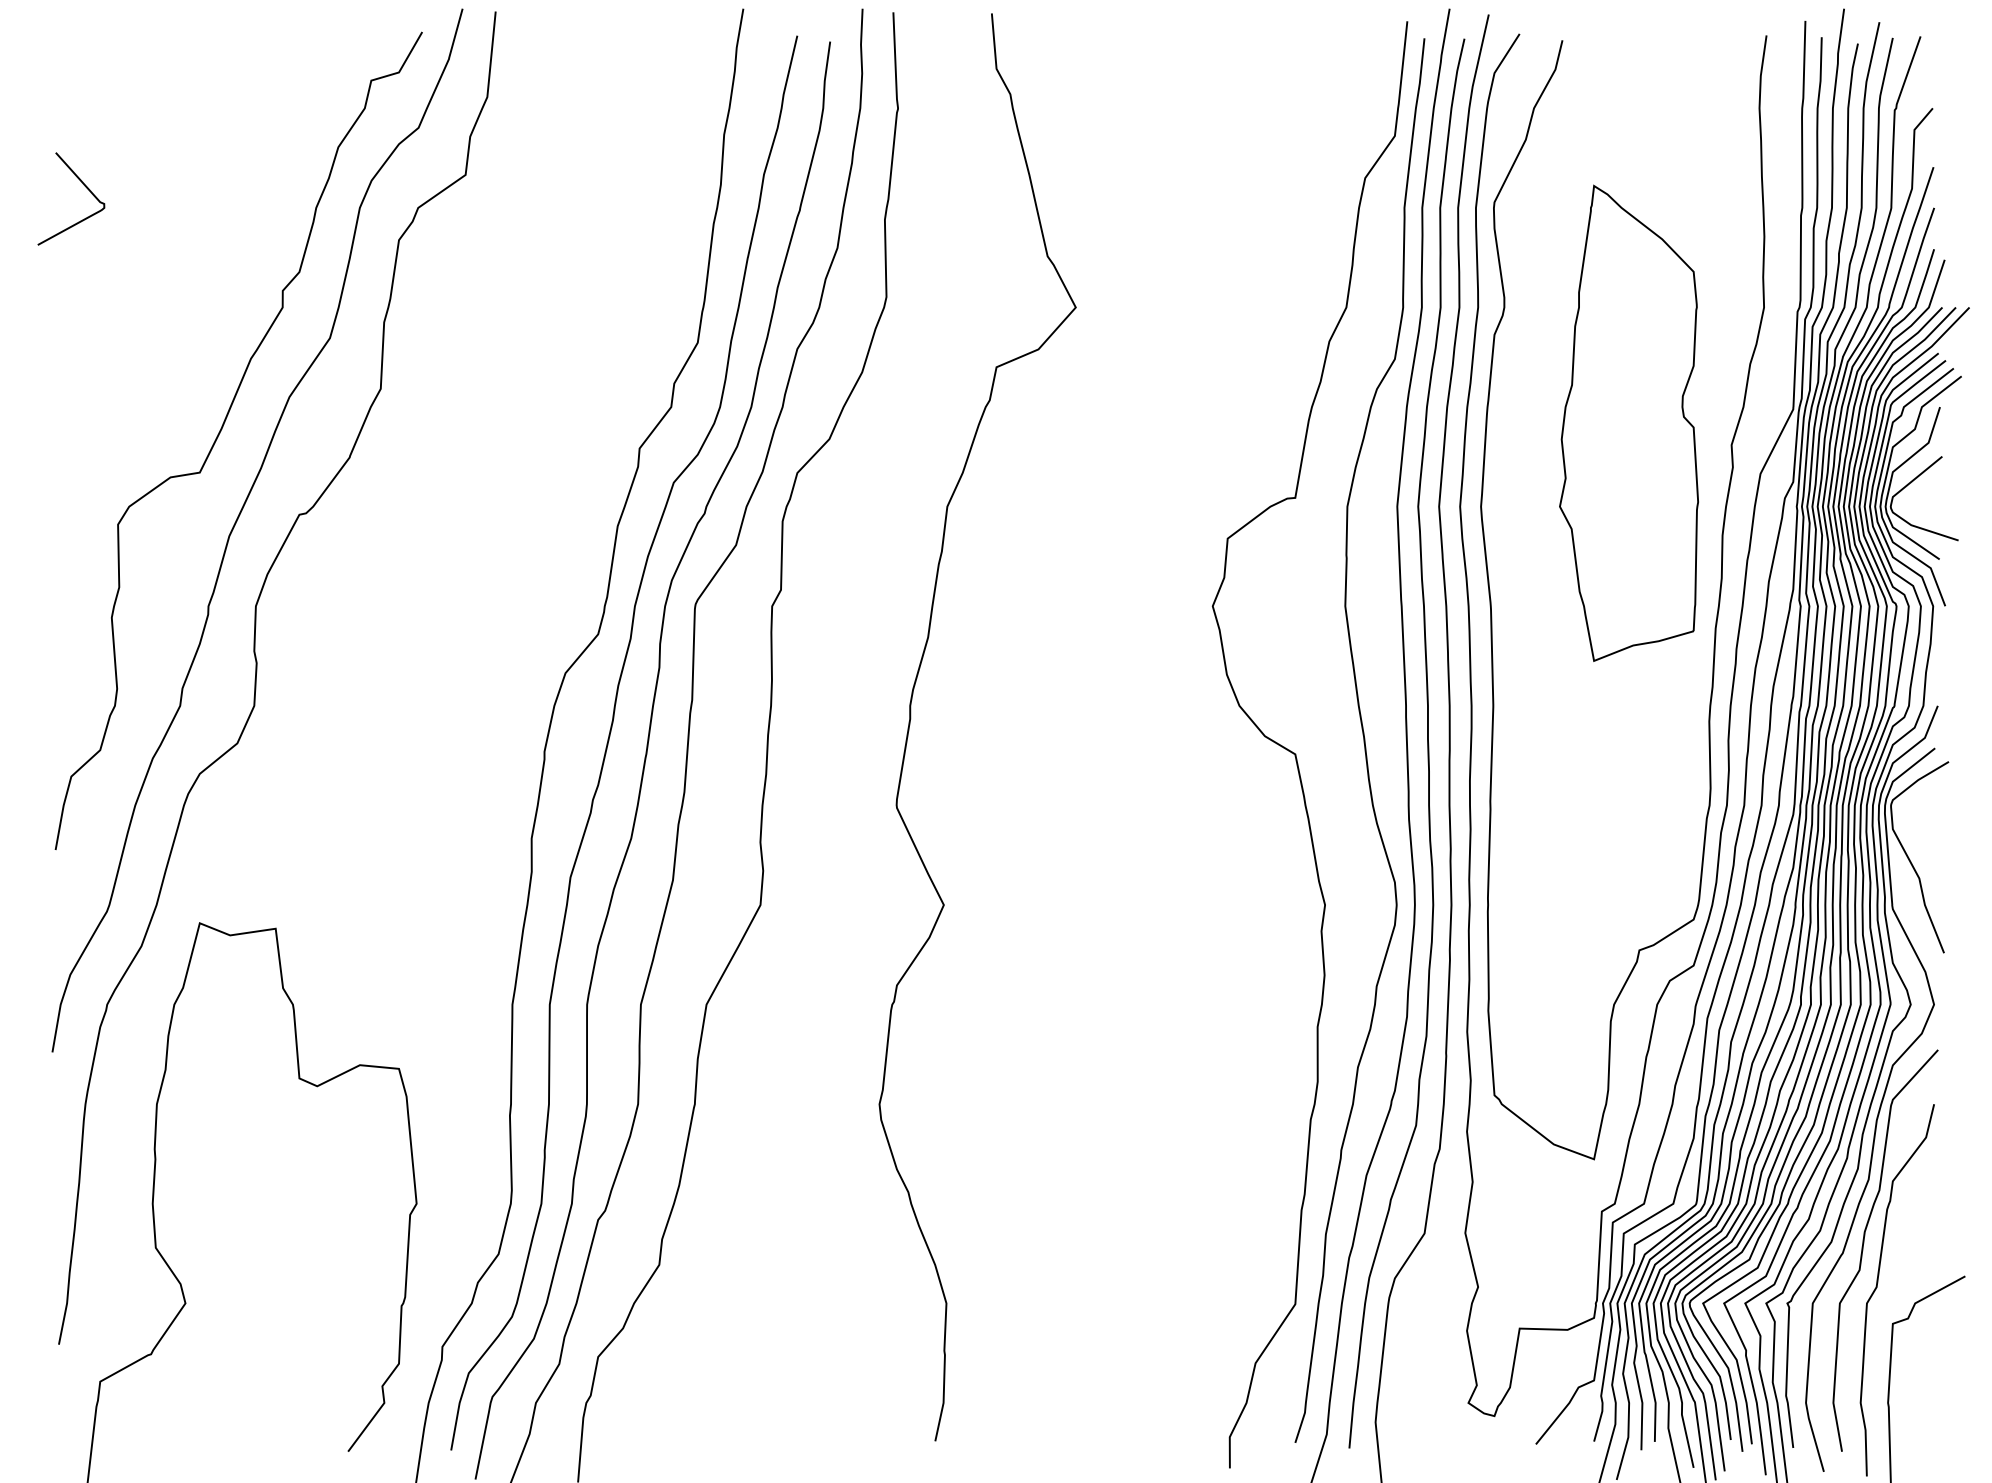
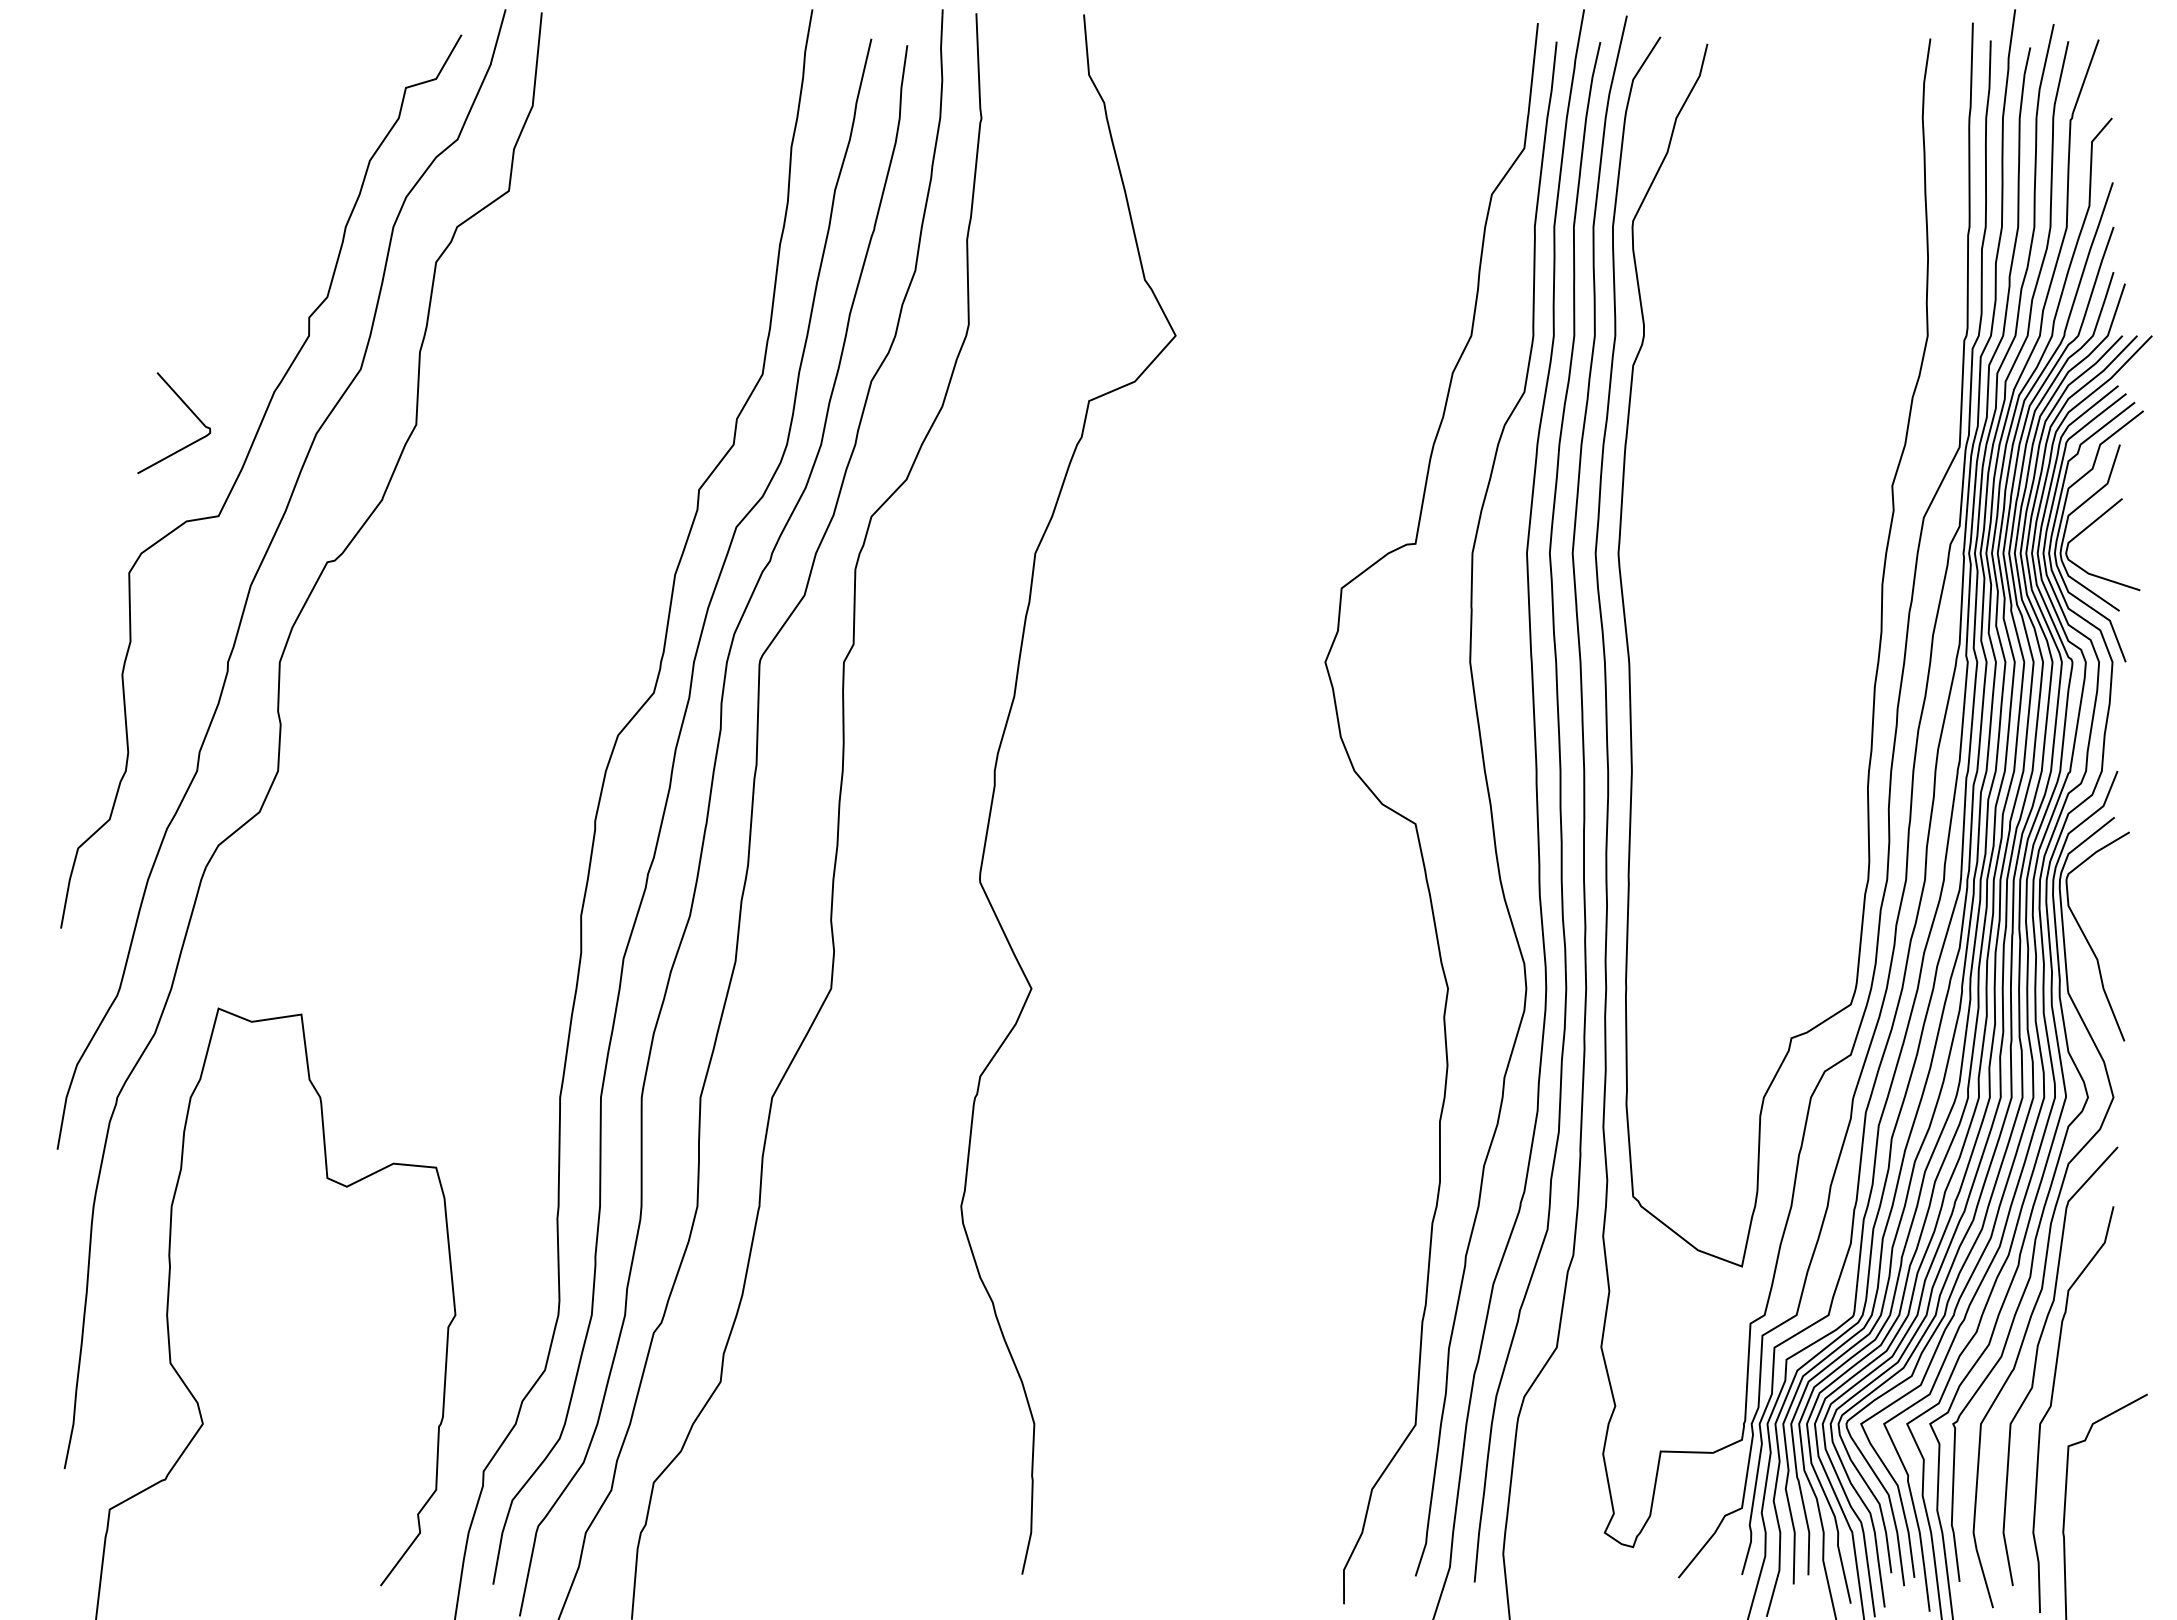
curve: (84, 186) -> (188, 409), moved
part: (1628, 423) -> (1779, 462), removed

